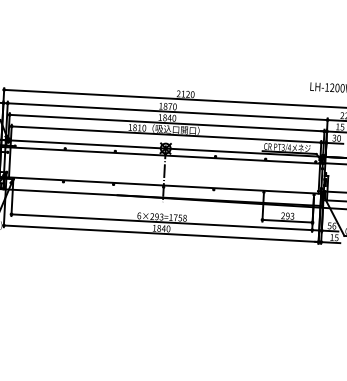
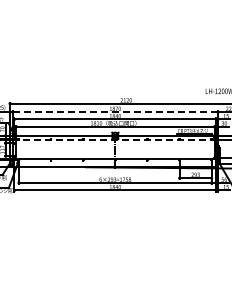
line: (167, 112) -> (115, 112), solid -> dashed
line: (164, 155) -> (114, 140), solid -> dashed

